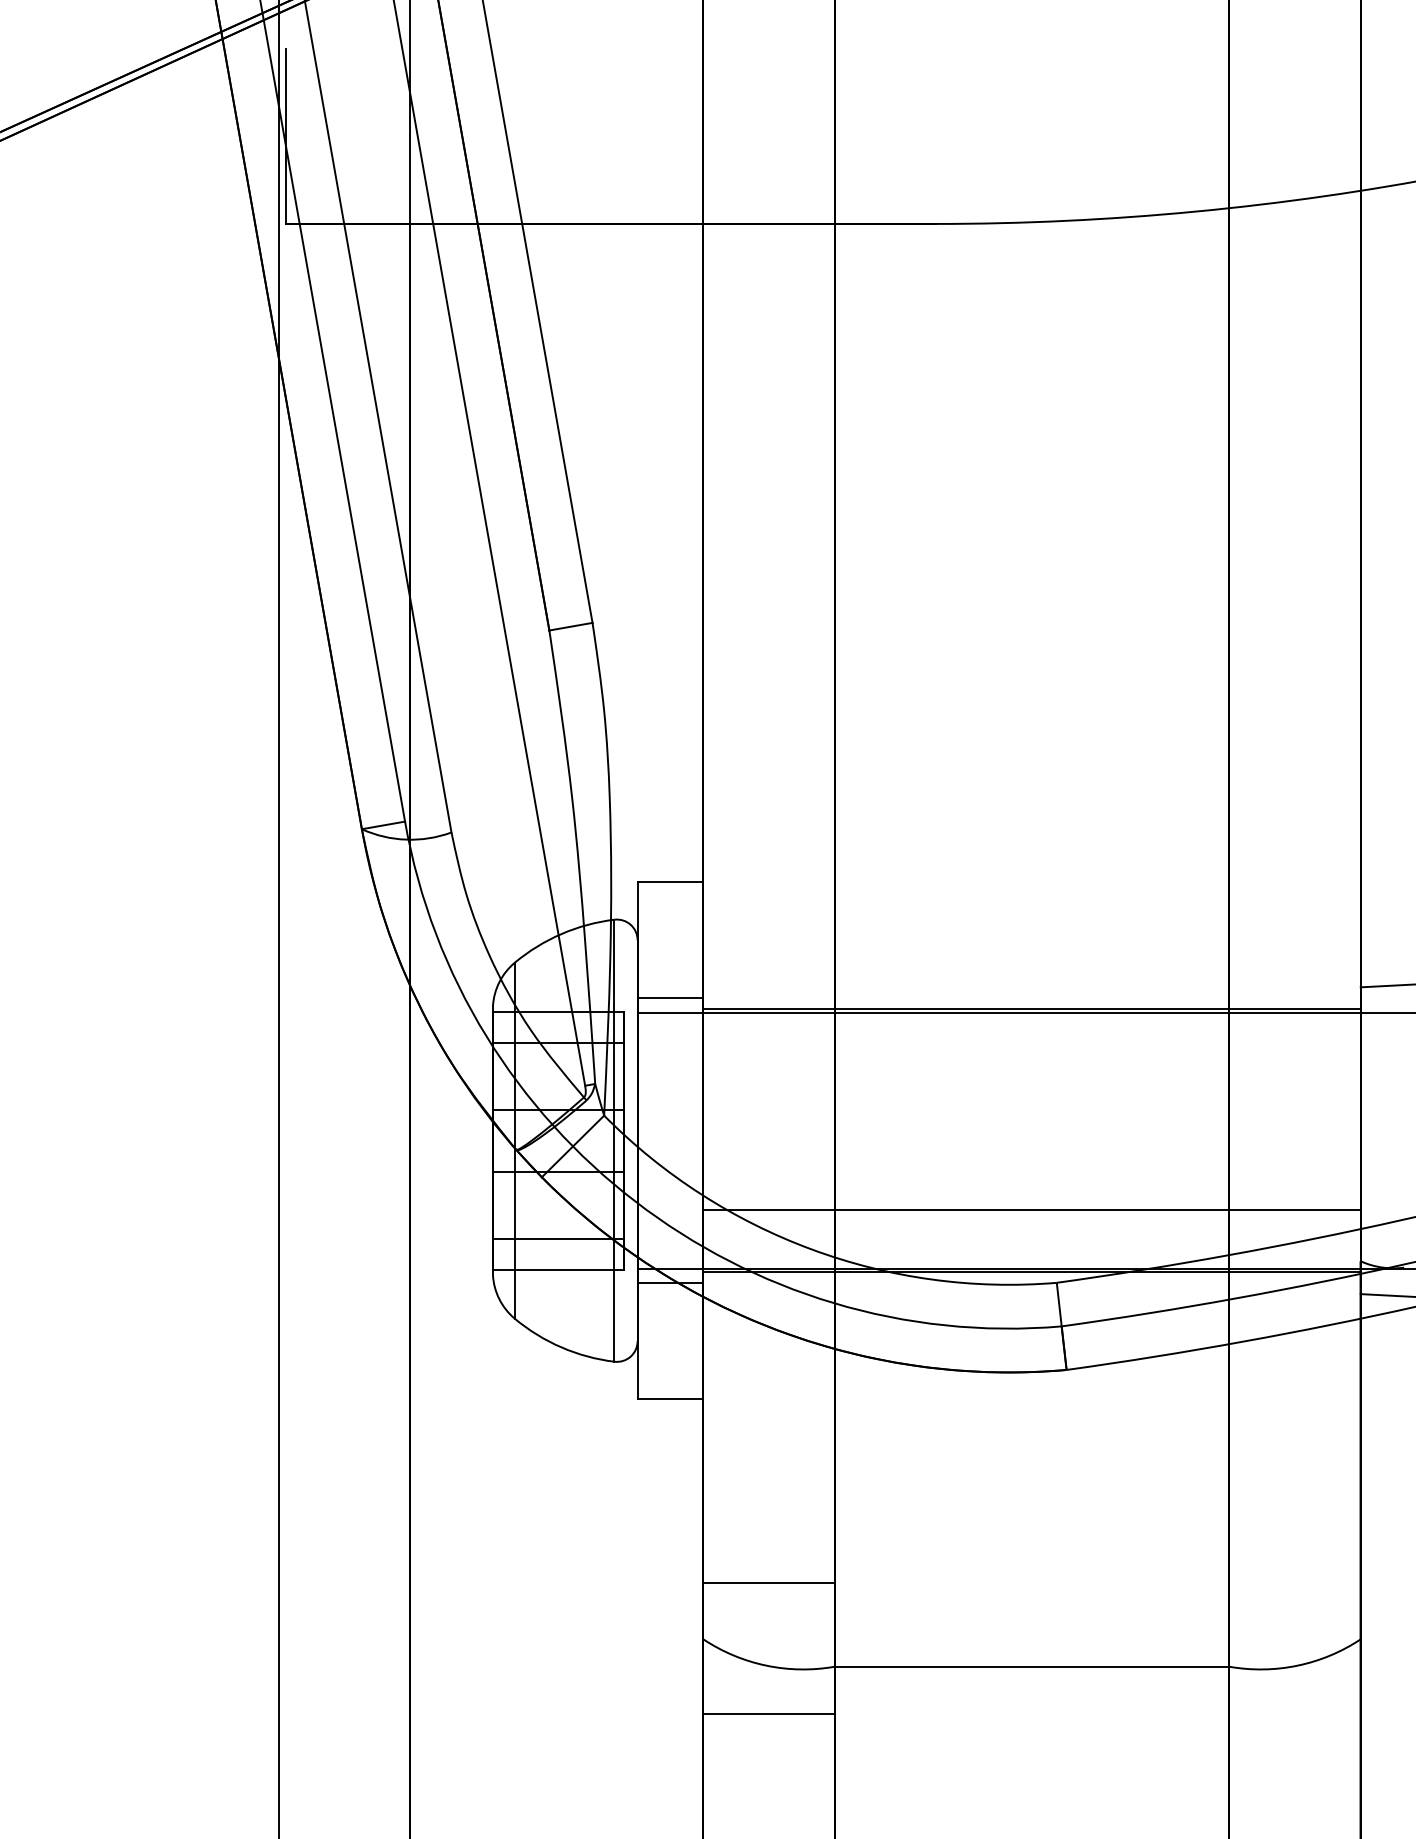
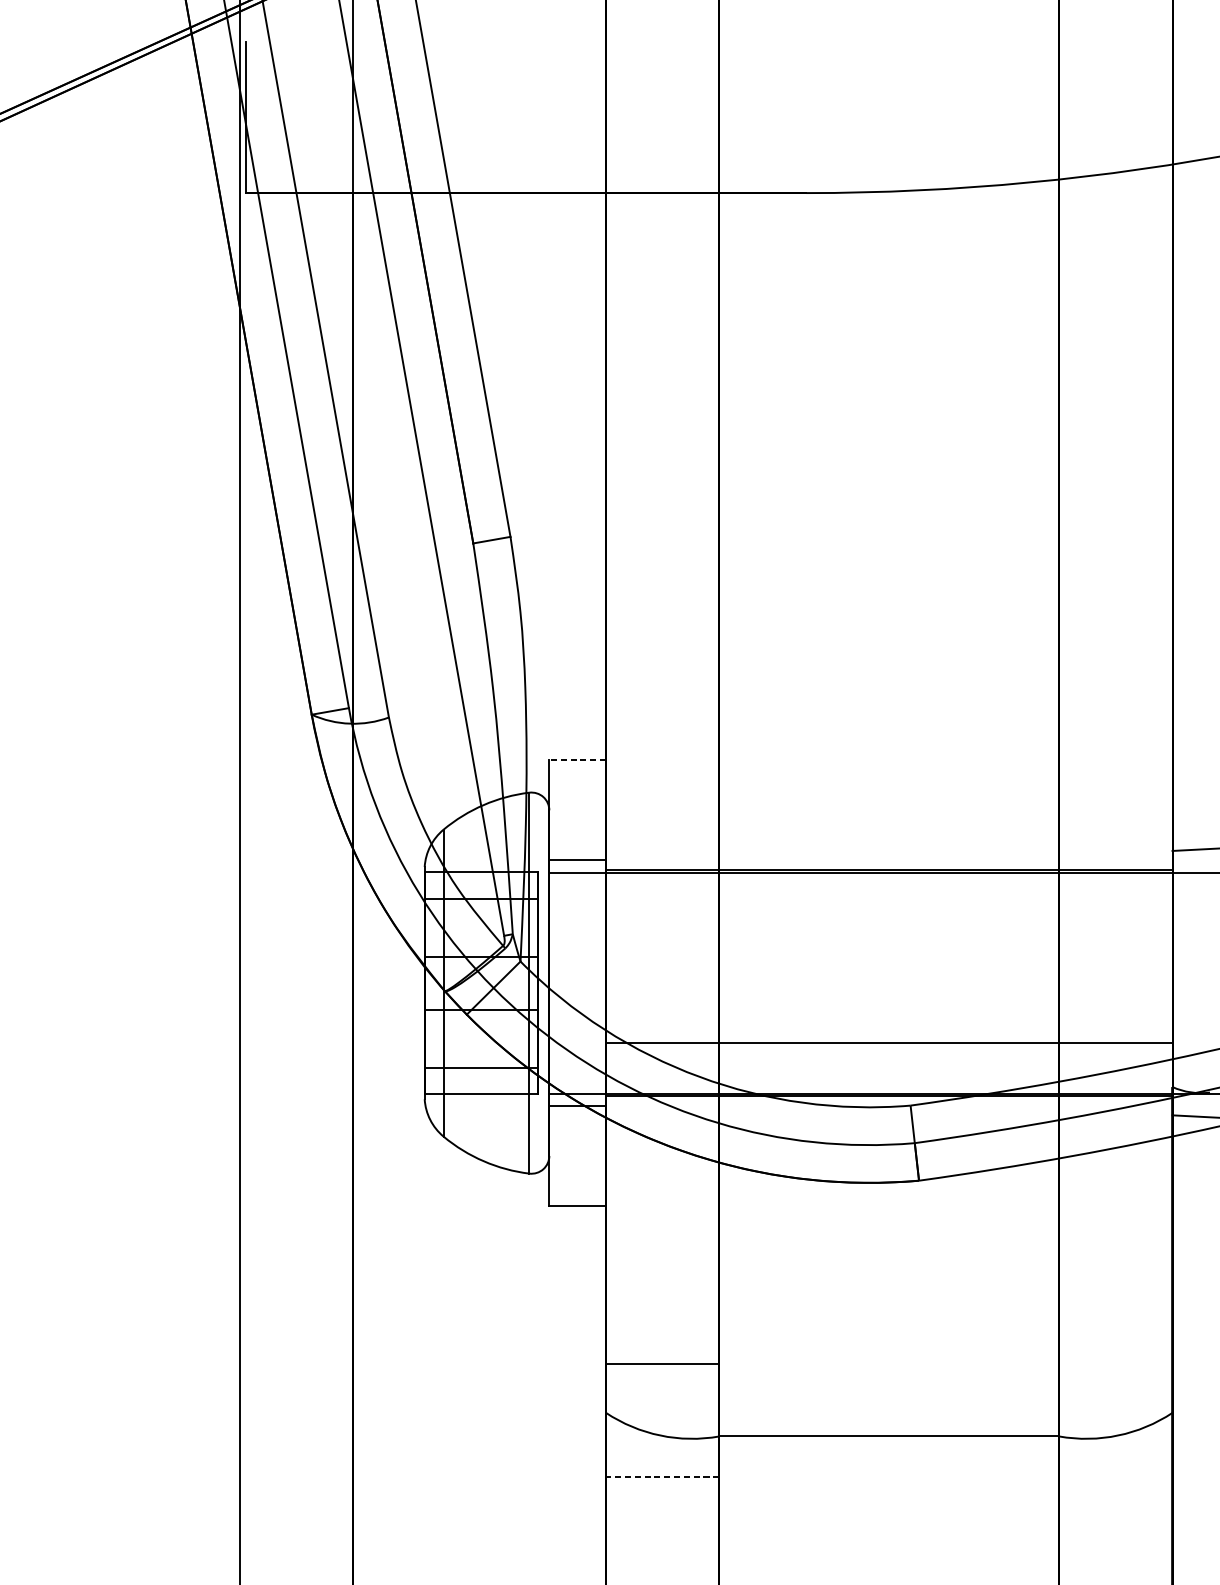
line: (670, 882) -> (577, 760), solid -> dashed
line: (769, 1714) -> (663, 1477), solid -> dashed

